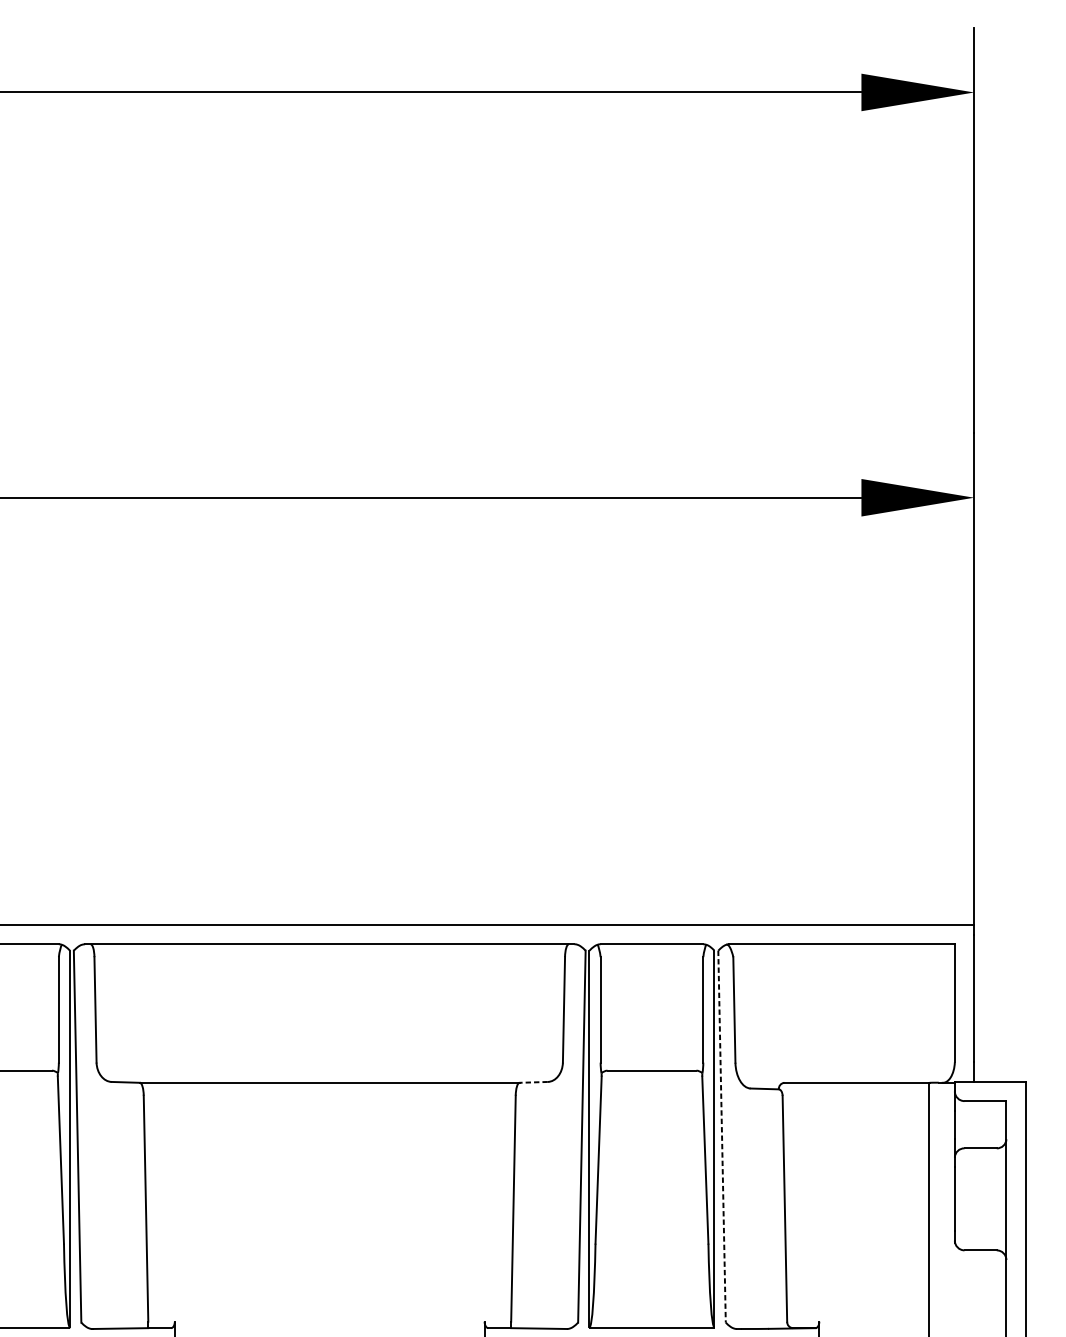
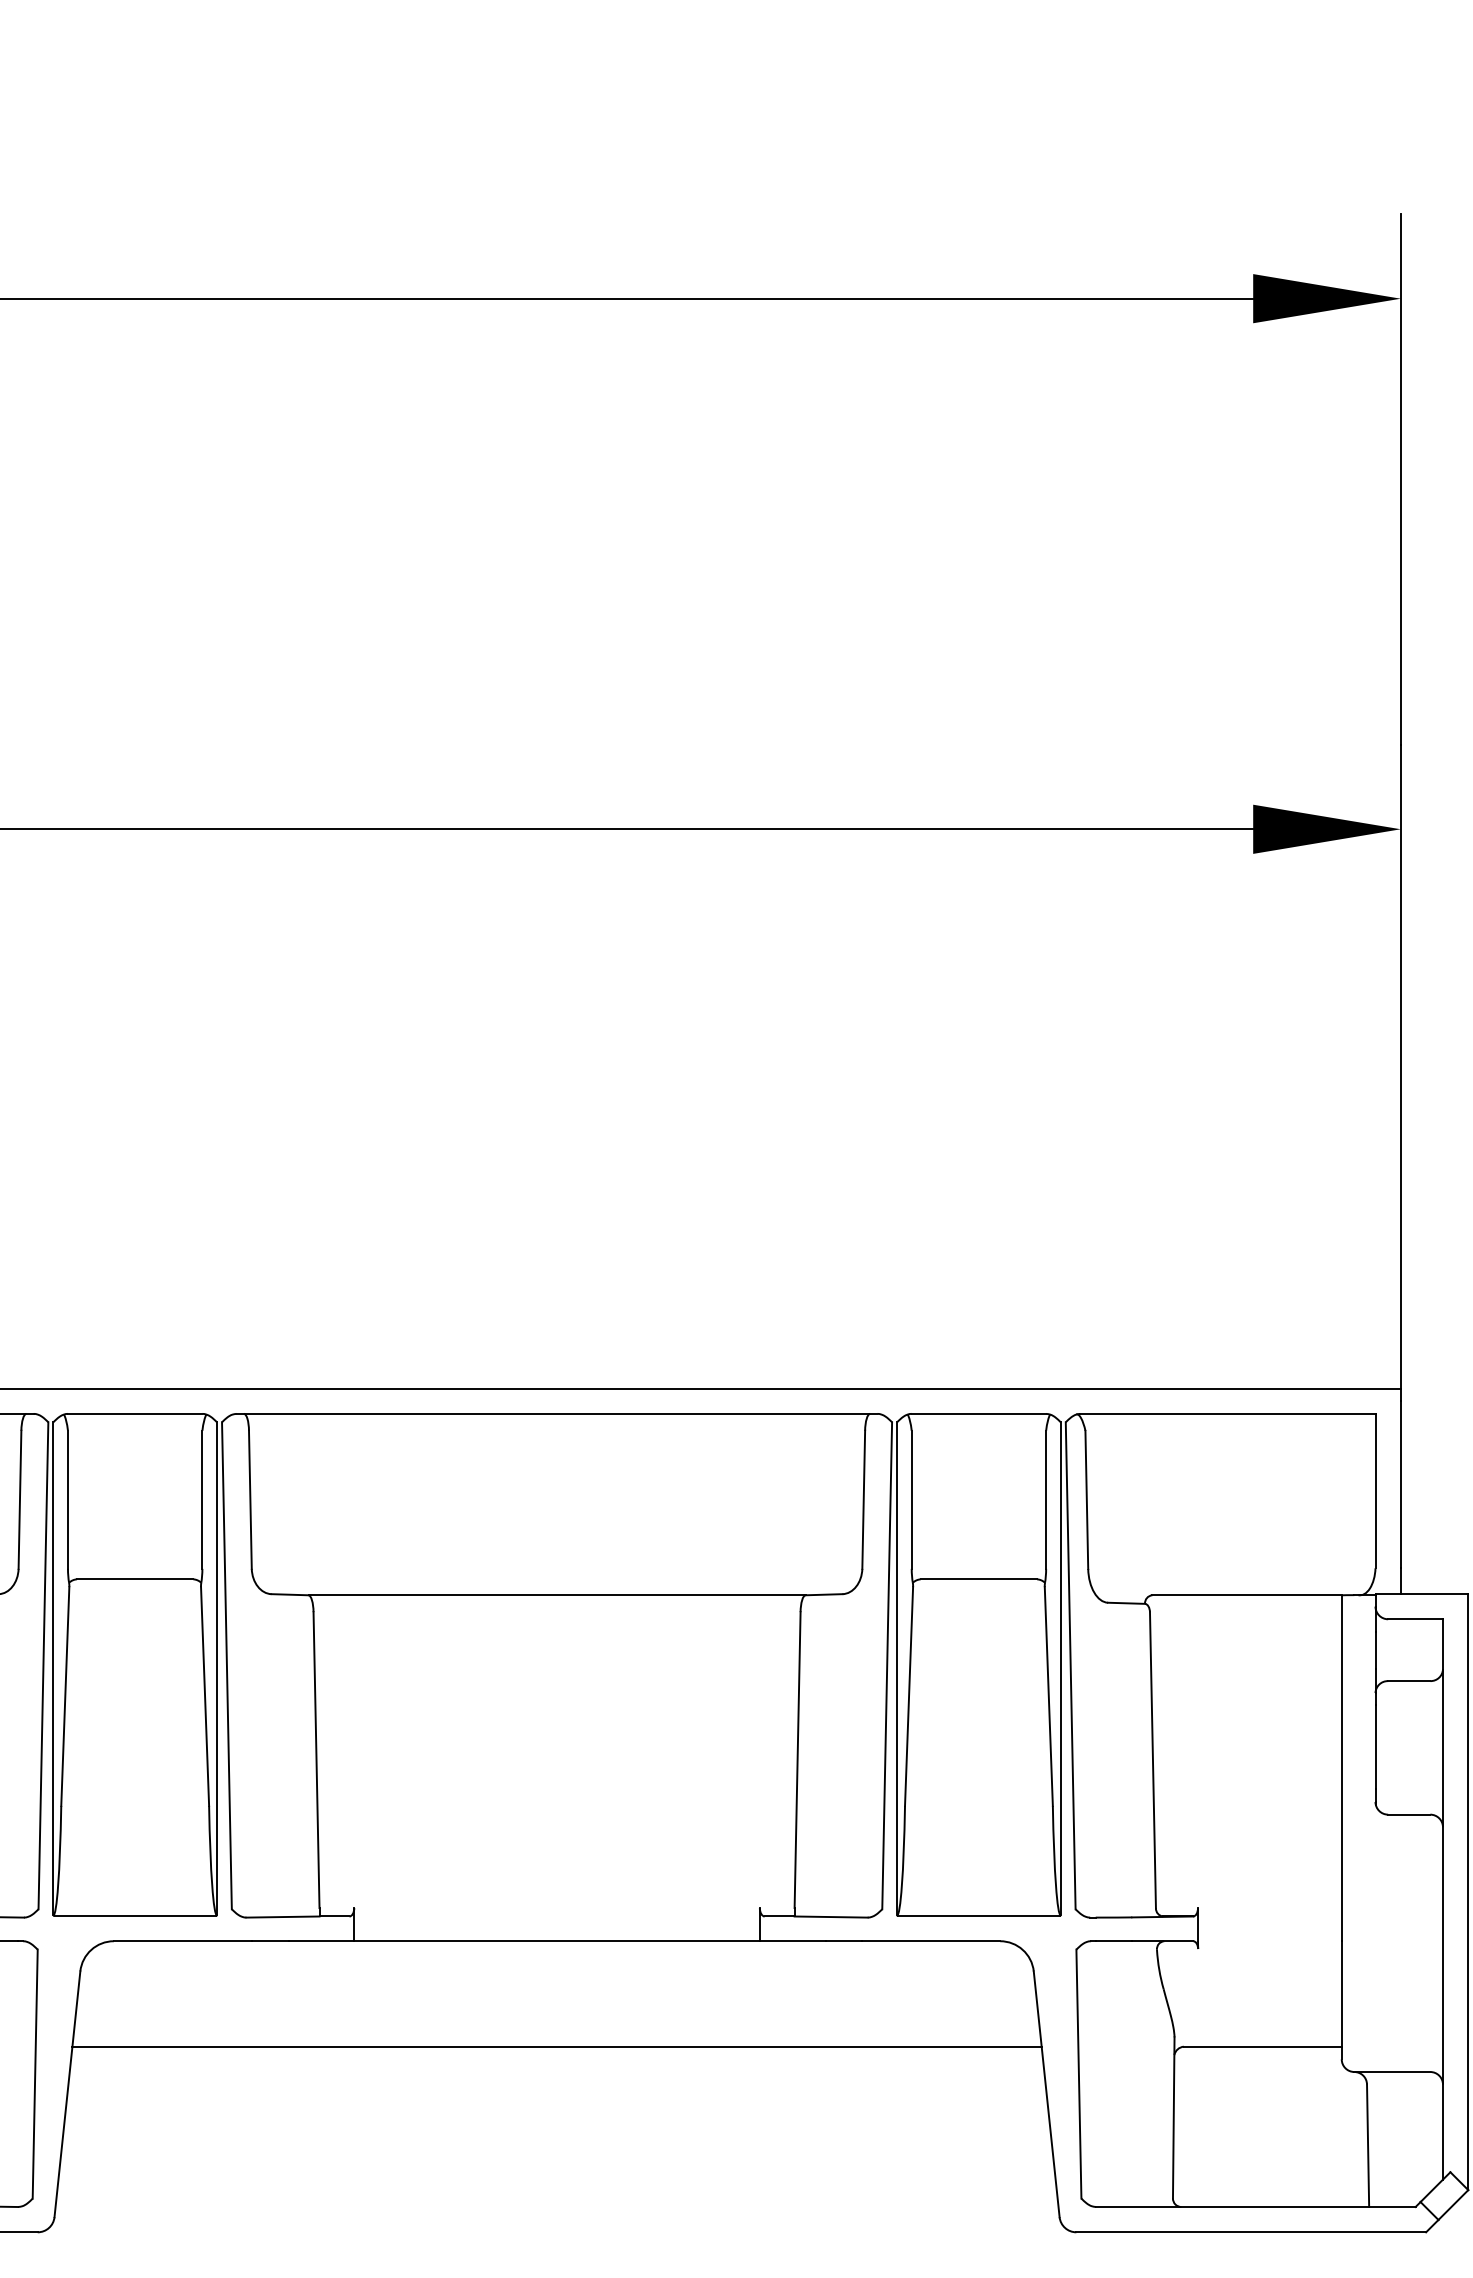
line: (533, 1082) -> (823, 1594), dashed -> solid
line: (721, 1136) -> (1070, 1665), dashed -> solid

